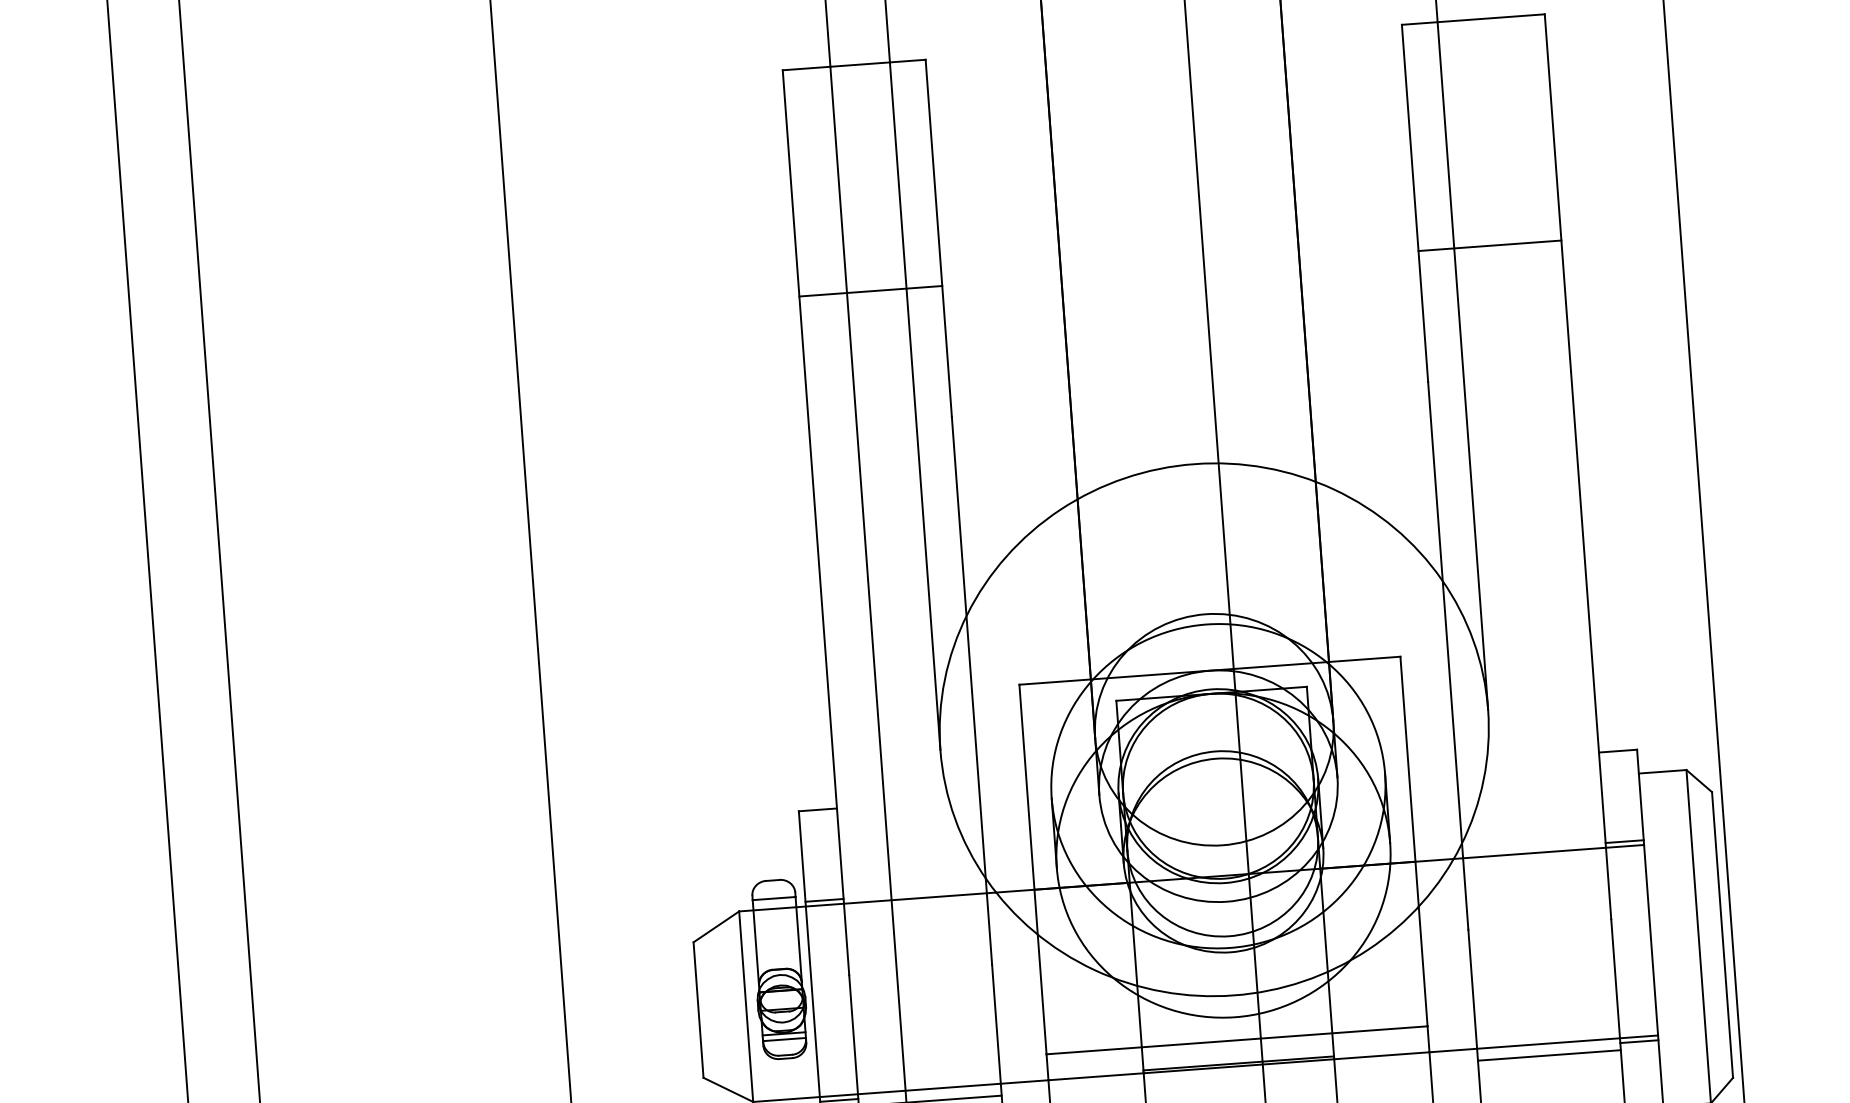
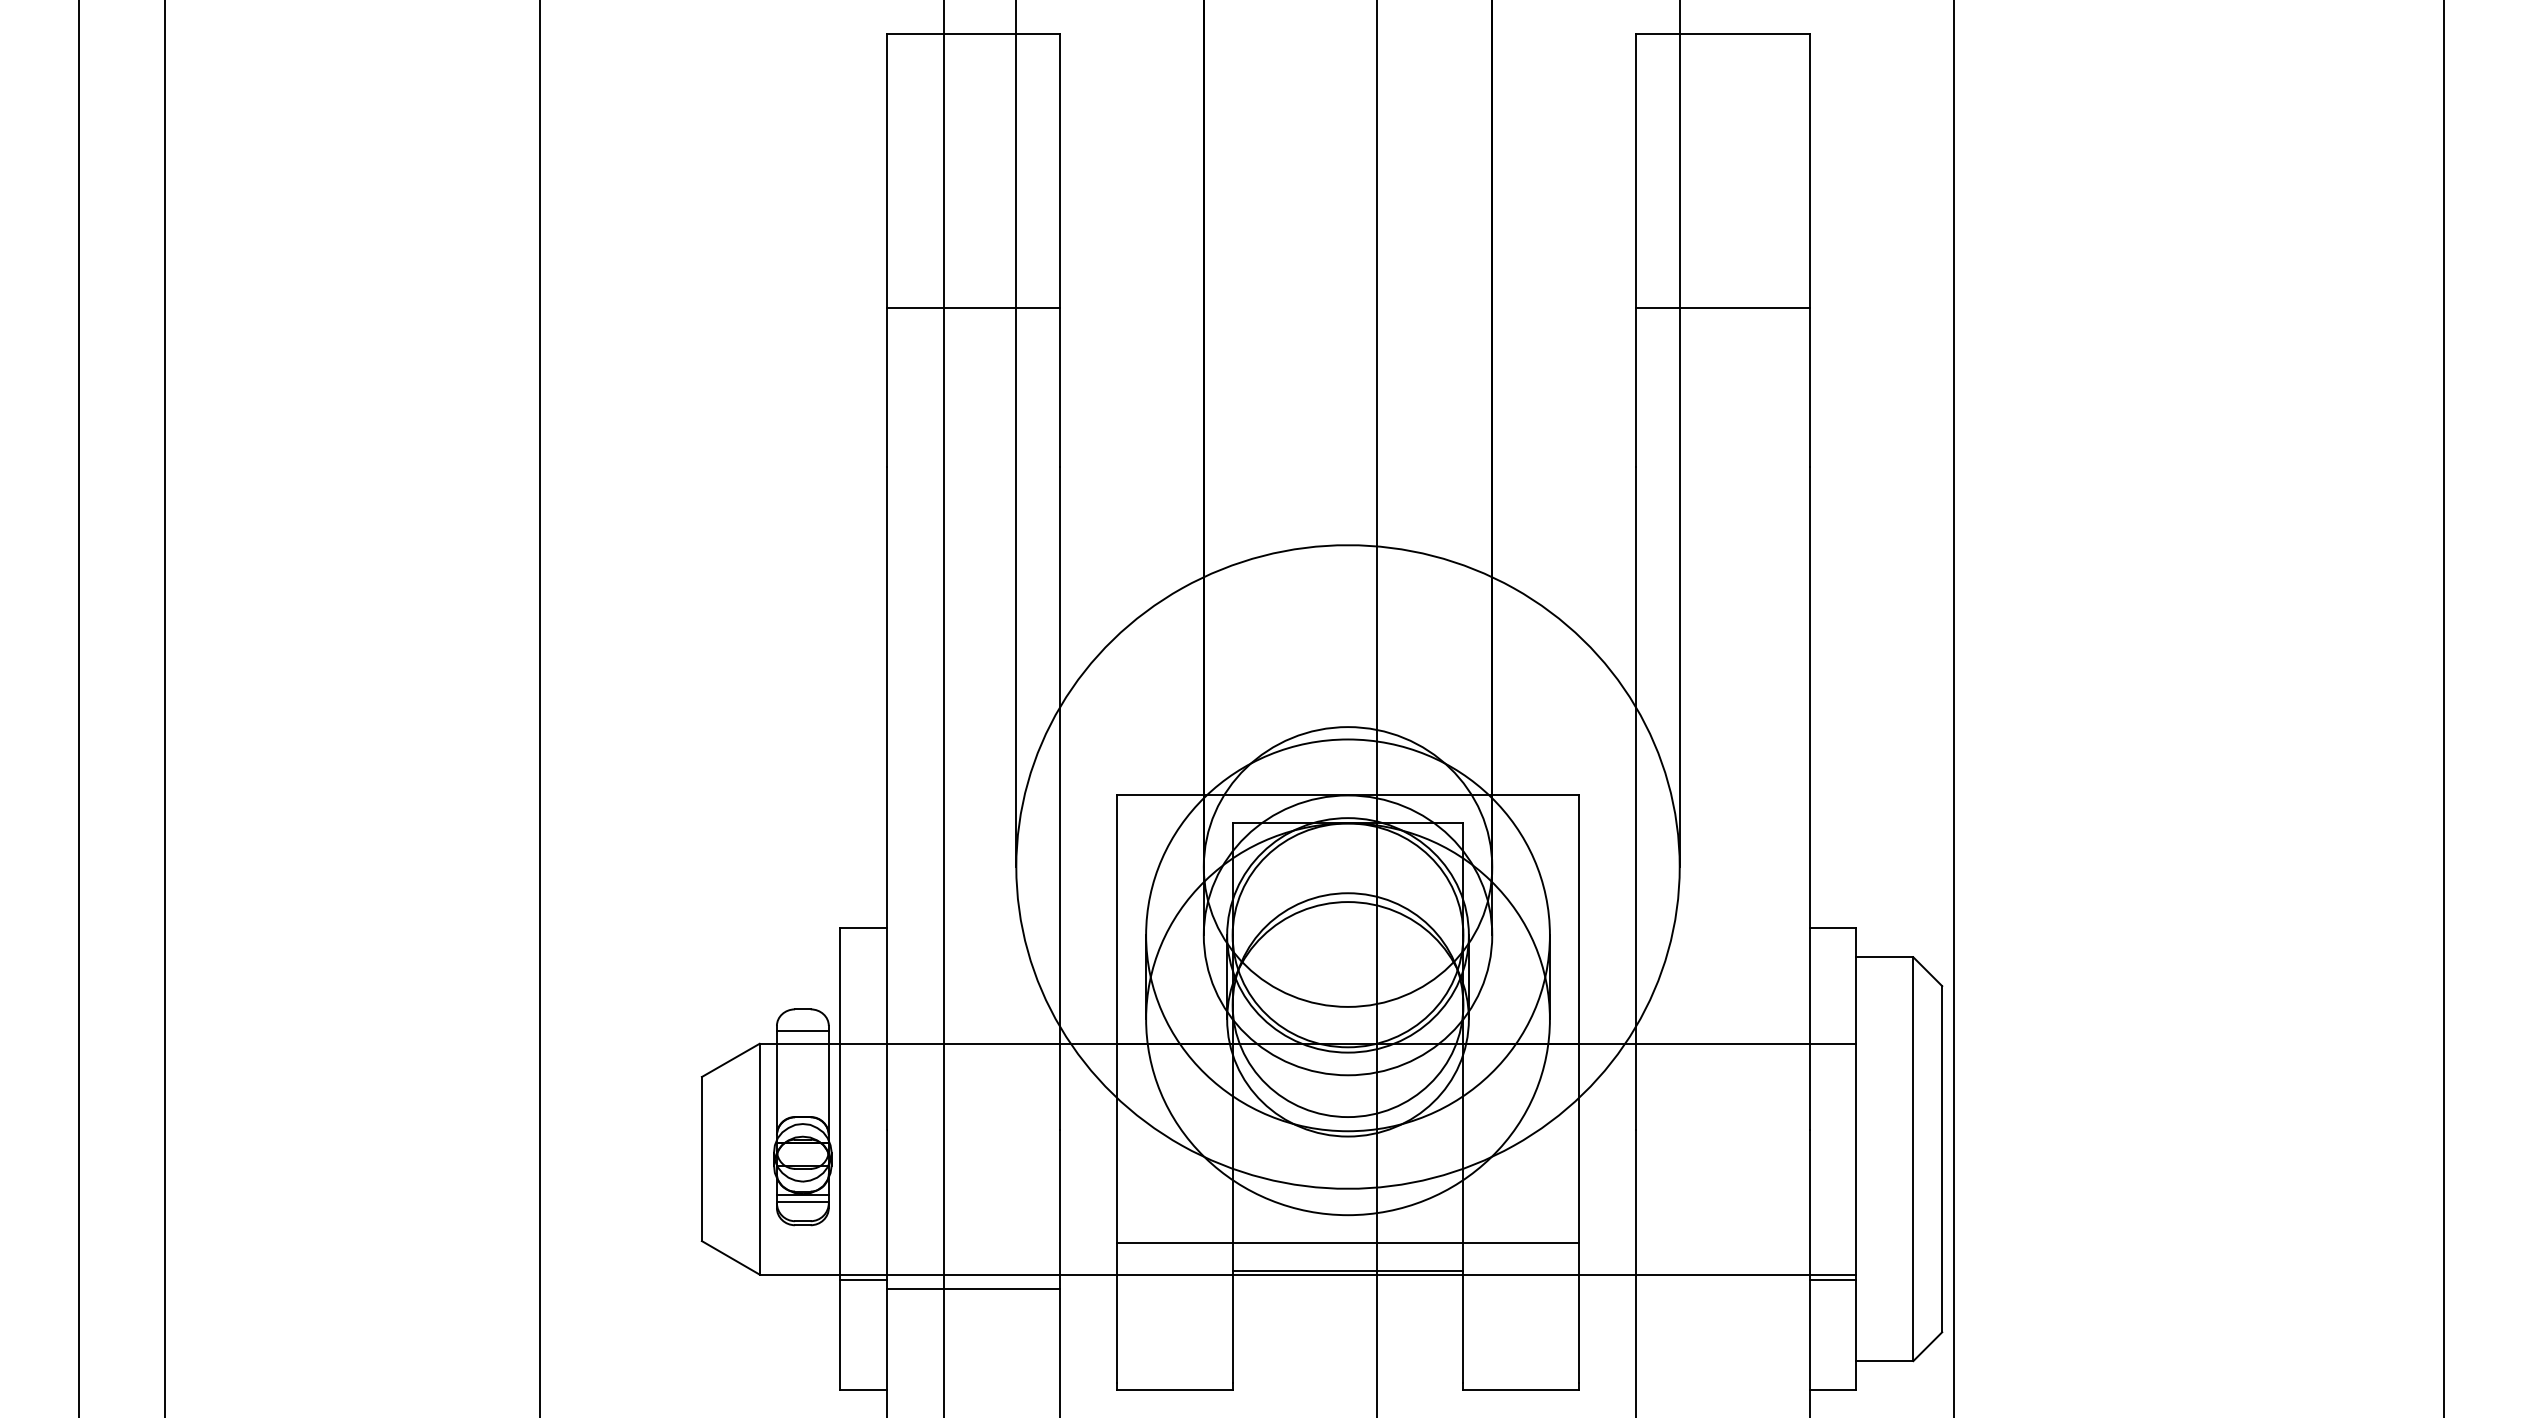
line: (1624, 841) -> (1832, 1038), removed
line: (824, 900) -> (863, 1038), removed
line: (1549, 1055) -> (1722, 1289), removed

